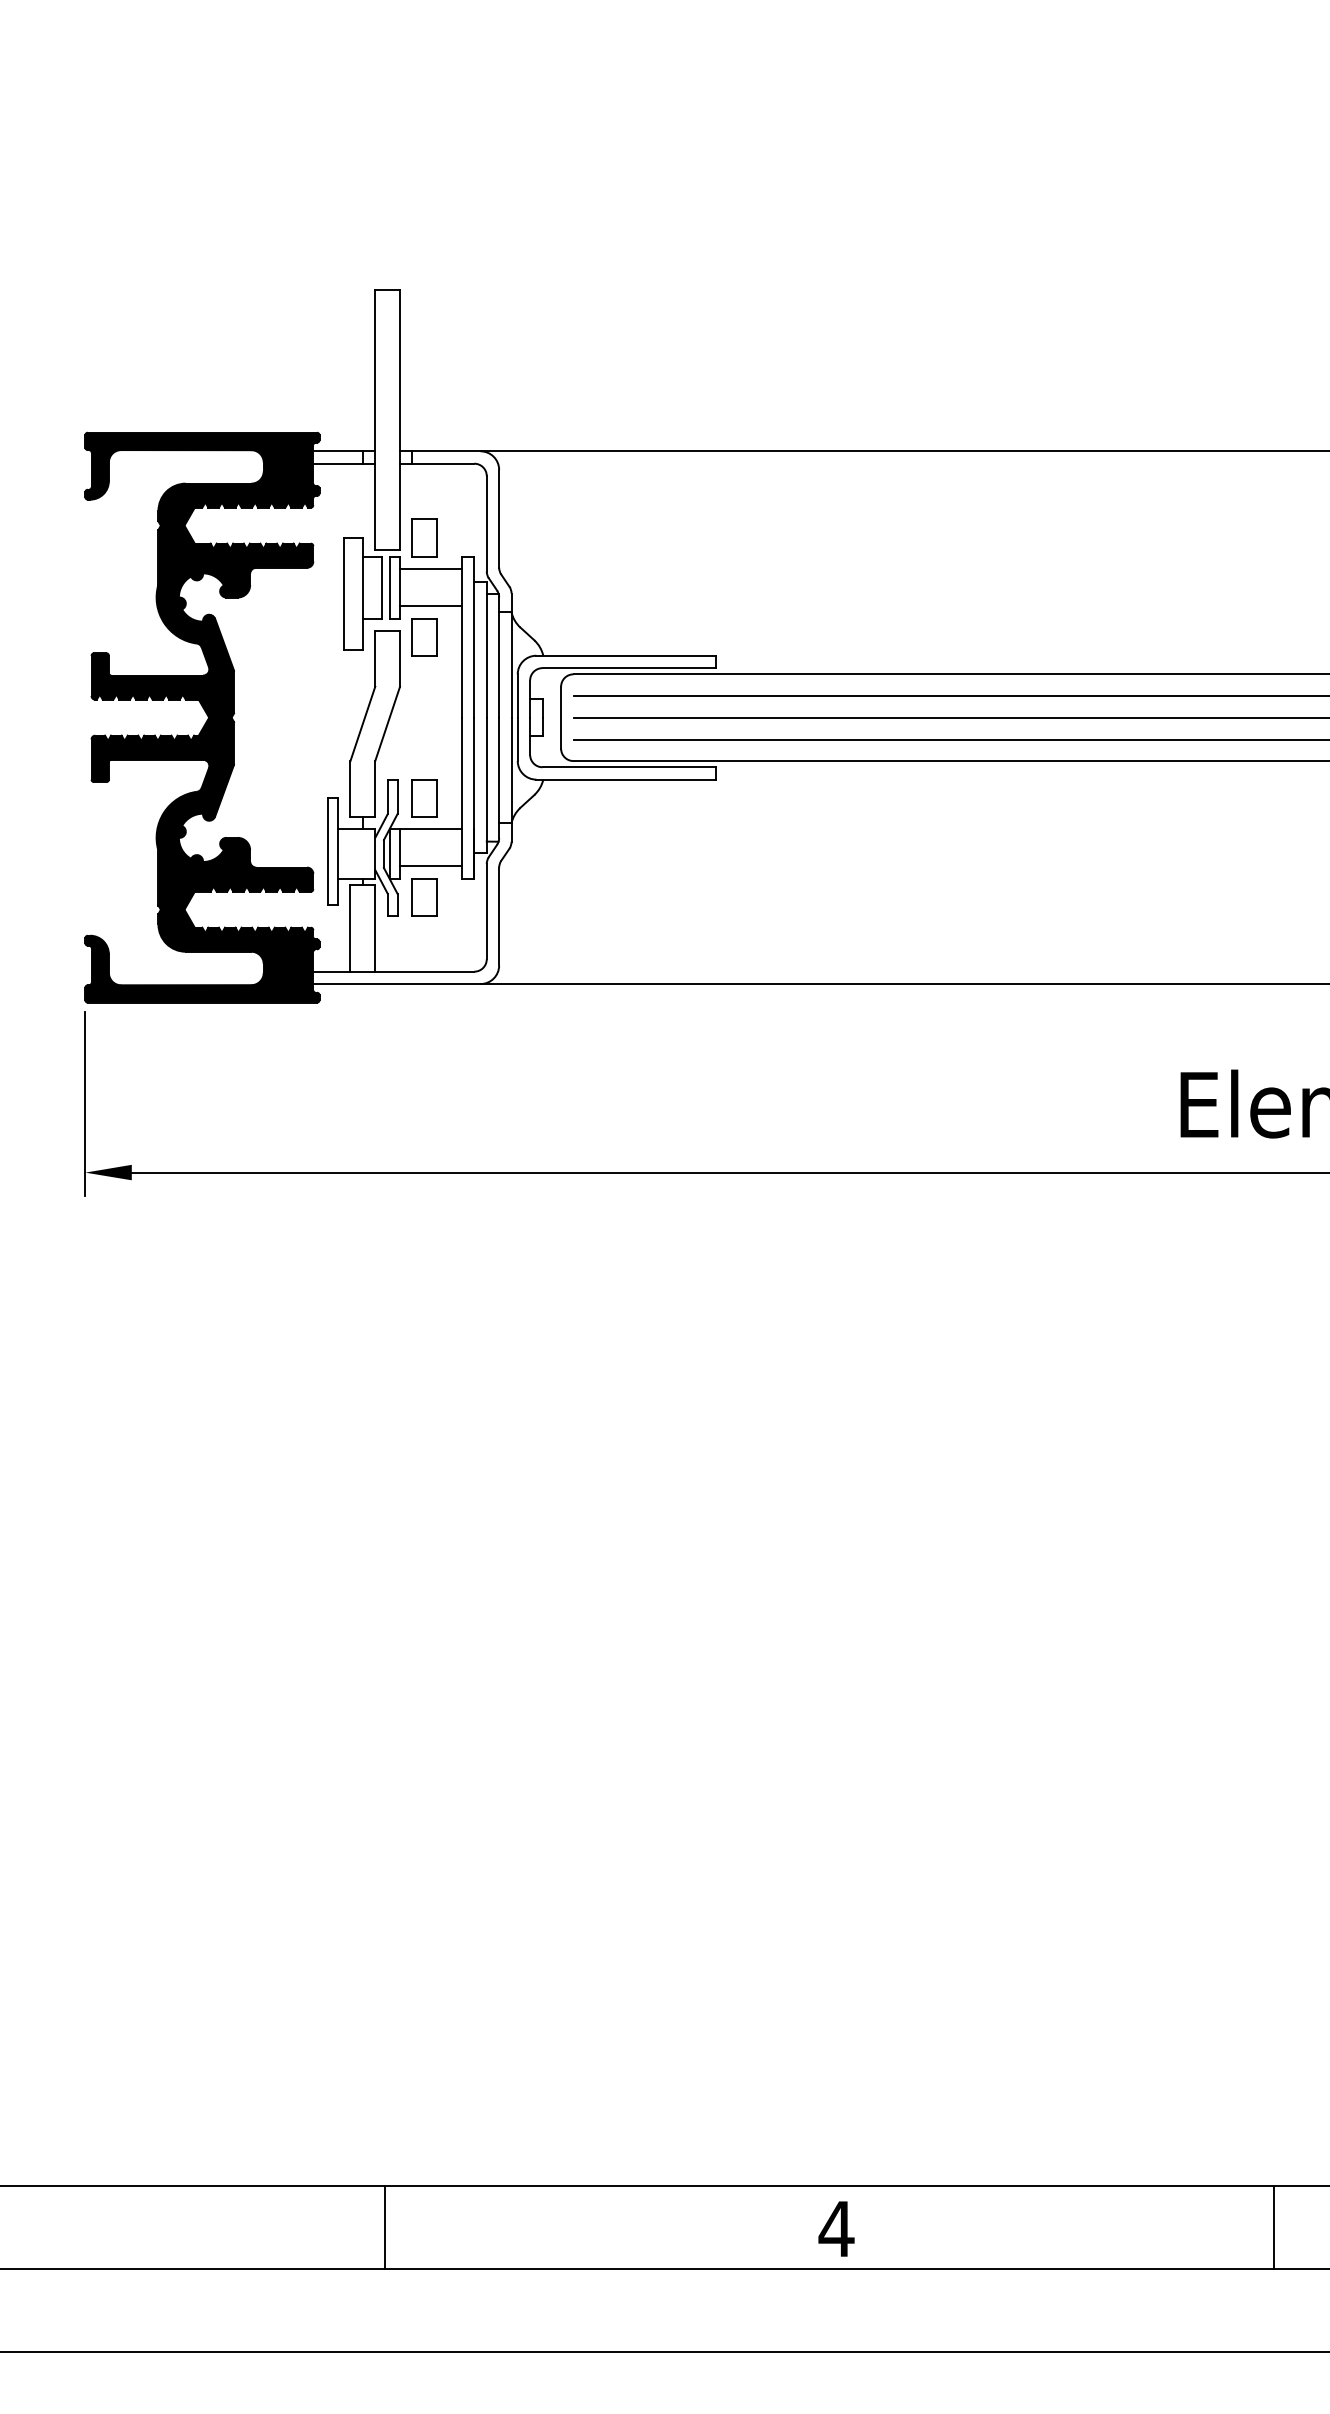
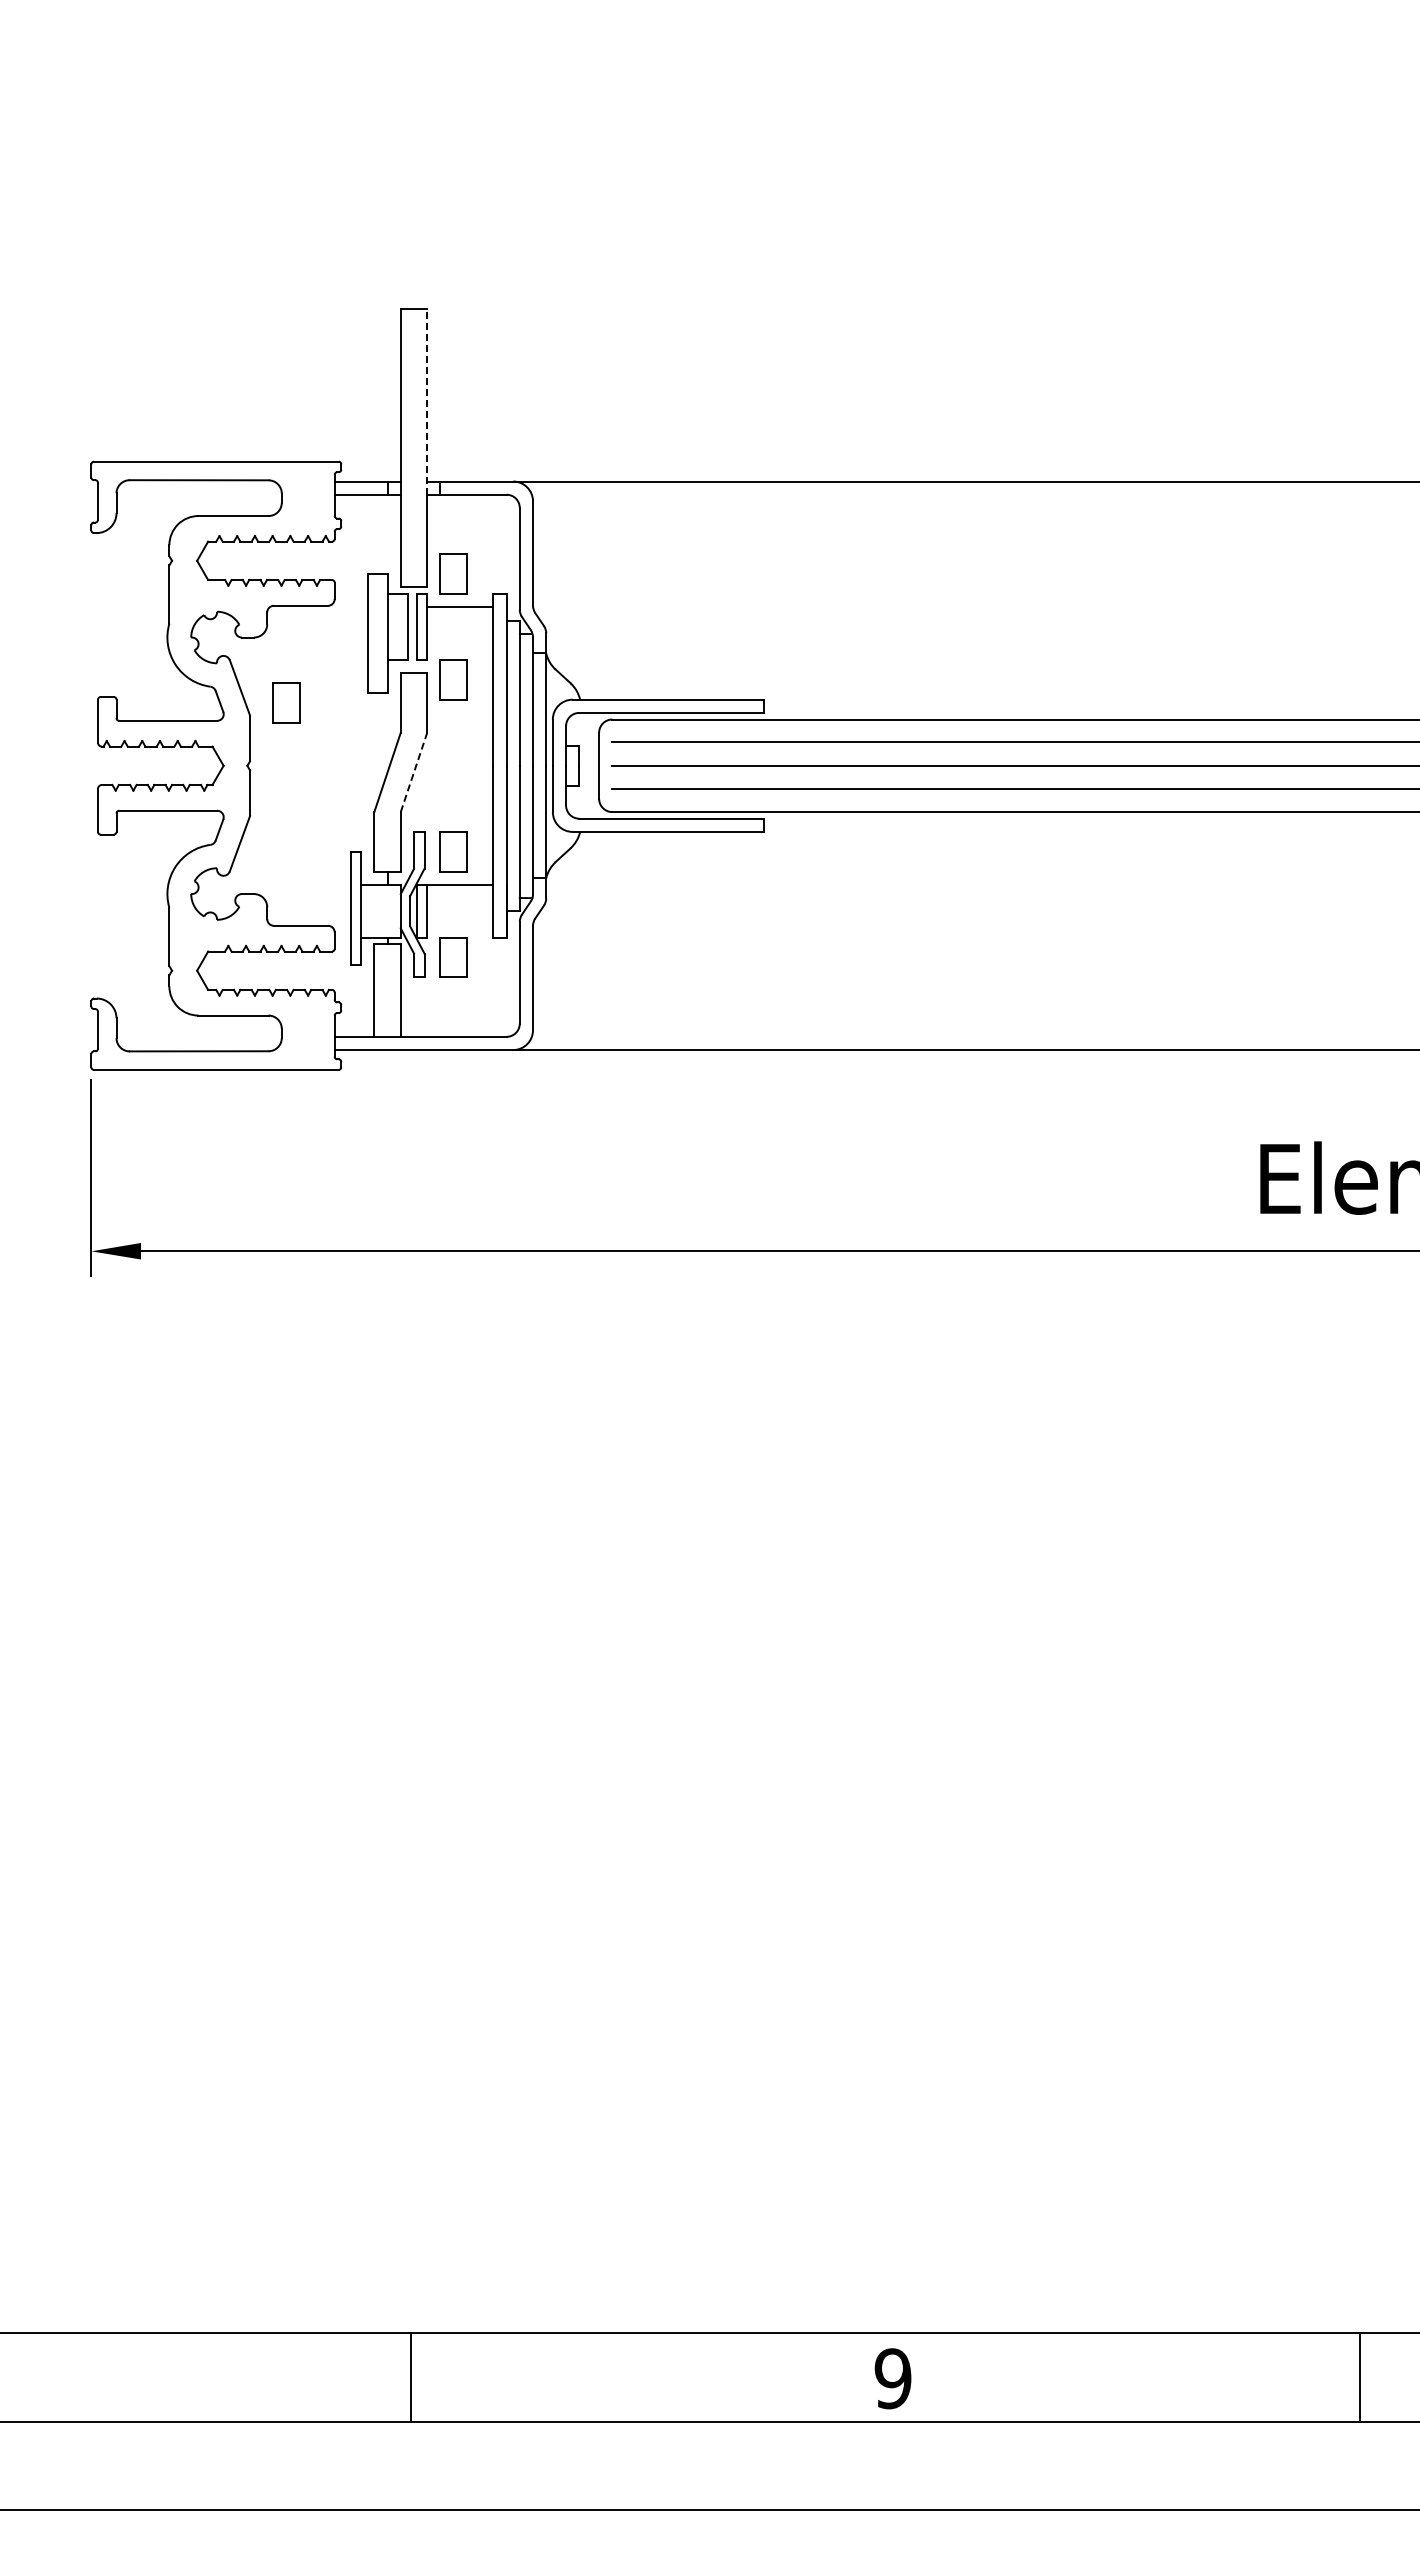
line: (400, 376) -> (427, 401), solid -> dashed
line: (431, 605) -> (460, 646), removed
part: (268, 658) -> (286, 702), added
fill: (202, 717) -> (216, 765), removed
line: (388, 723) -> (414, 772), solid -> dashed
line: (431, 866) -> (460, 924), removed
text: (836, 2228) -> (892, 2378), 4 -> 9

